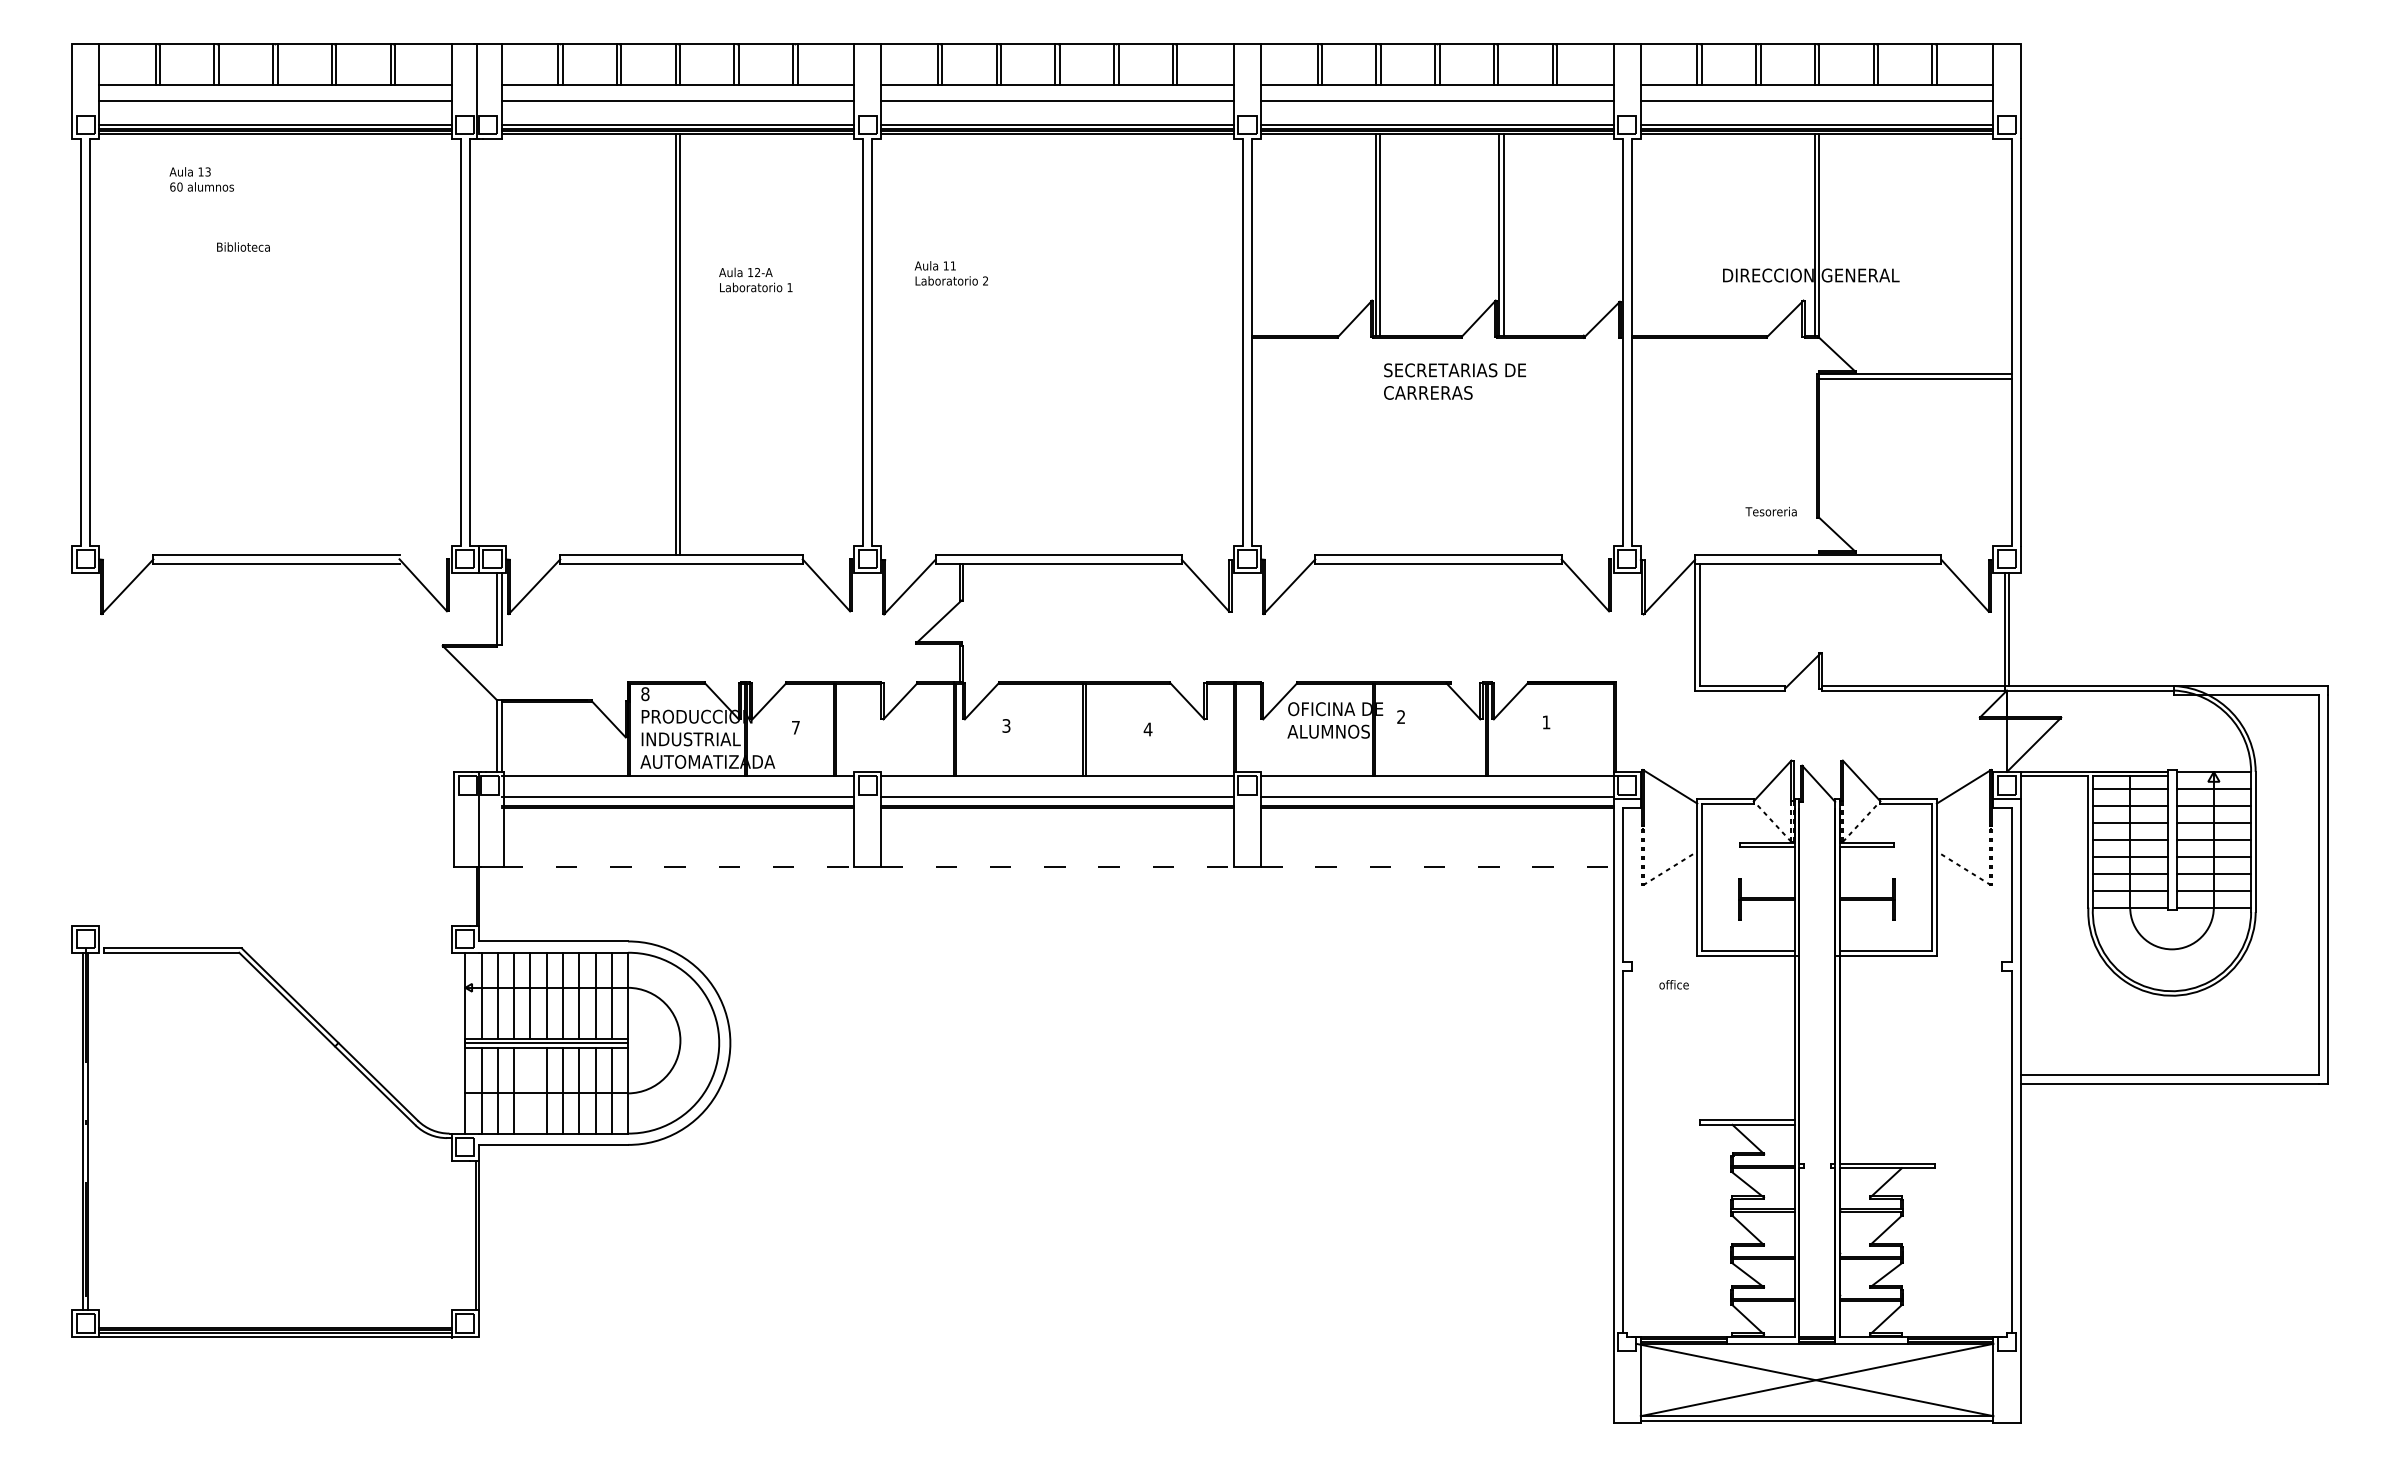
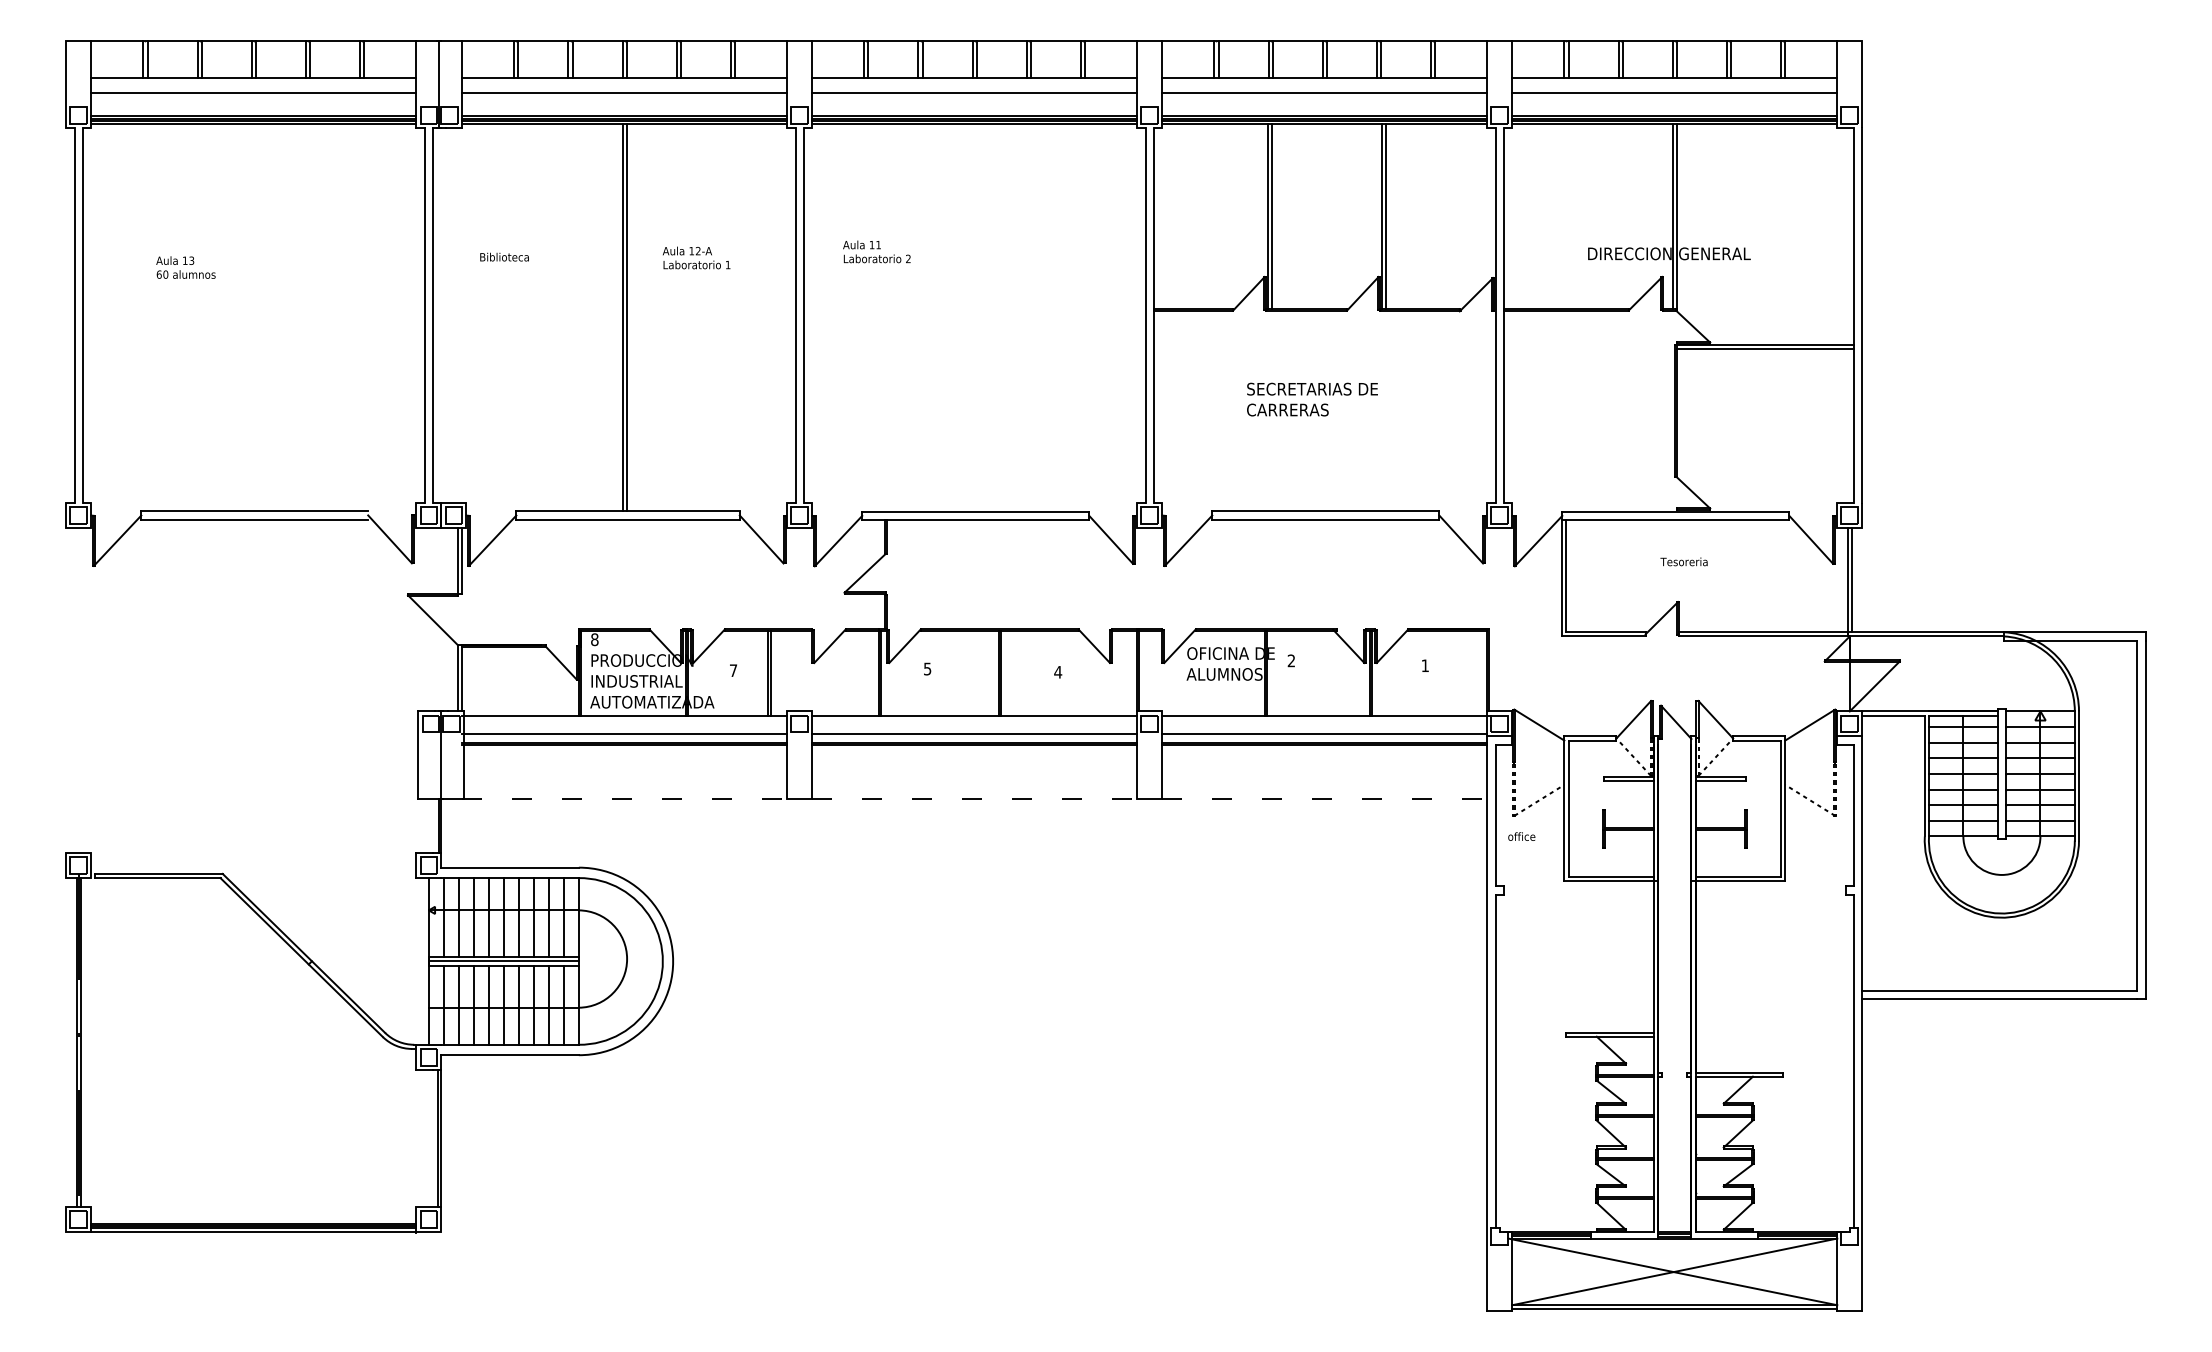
text: (201, 179) -> (185, 267), moved
text: (243, 246) -> (504, 256), moved
text: (1455, 381) -> (1312, 399), moved
text: (1770, 511) -> (1683, 561), moved
text: (1006, 725) -> (927, 668), 3 -> 5
text: (1673, 984) -> (1521, 836), moved
line: (530, 1090) -> (488, 1005), added

